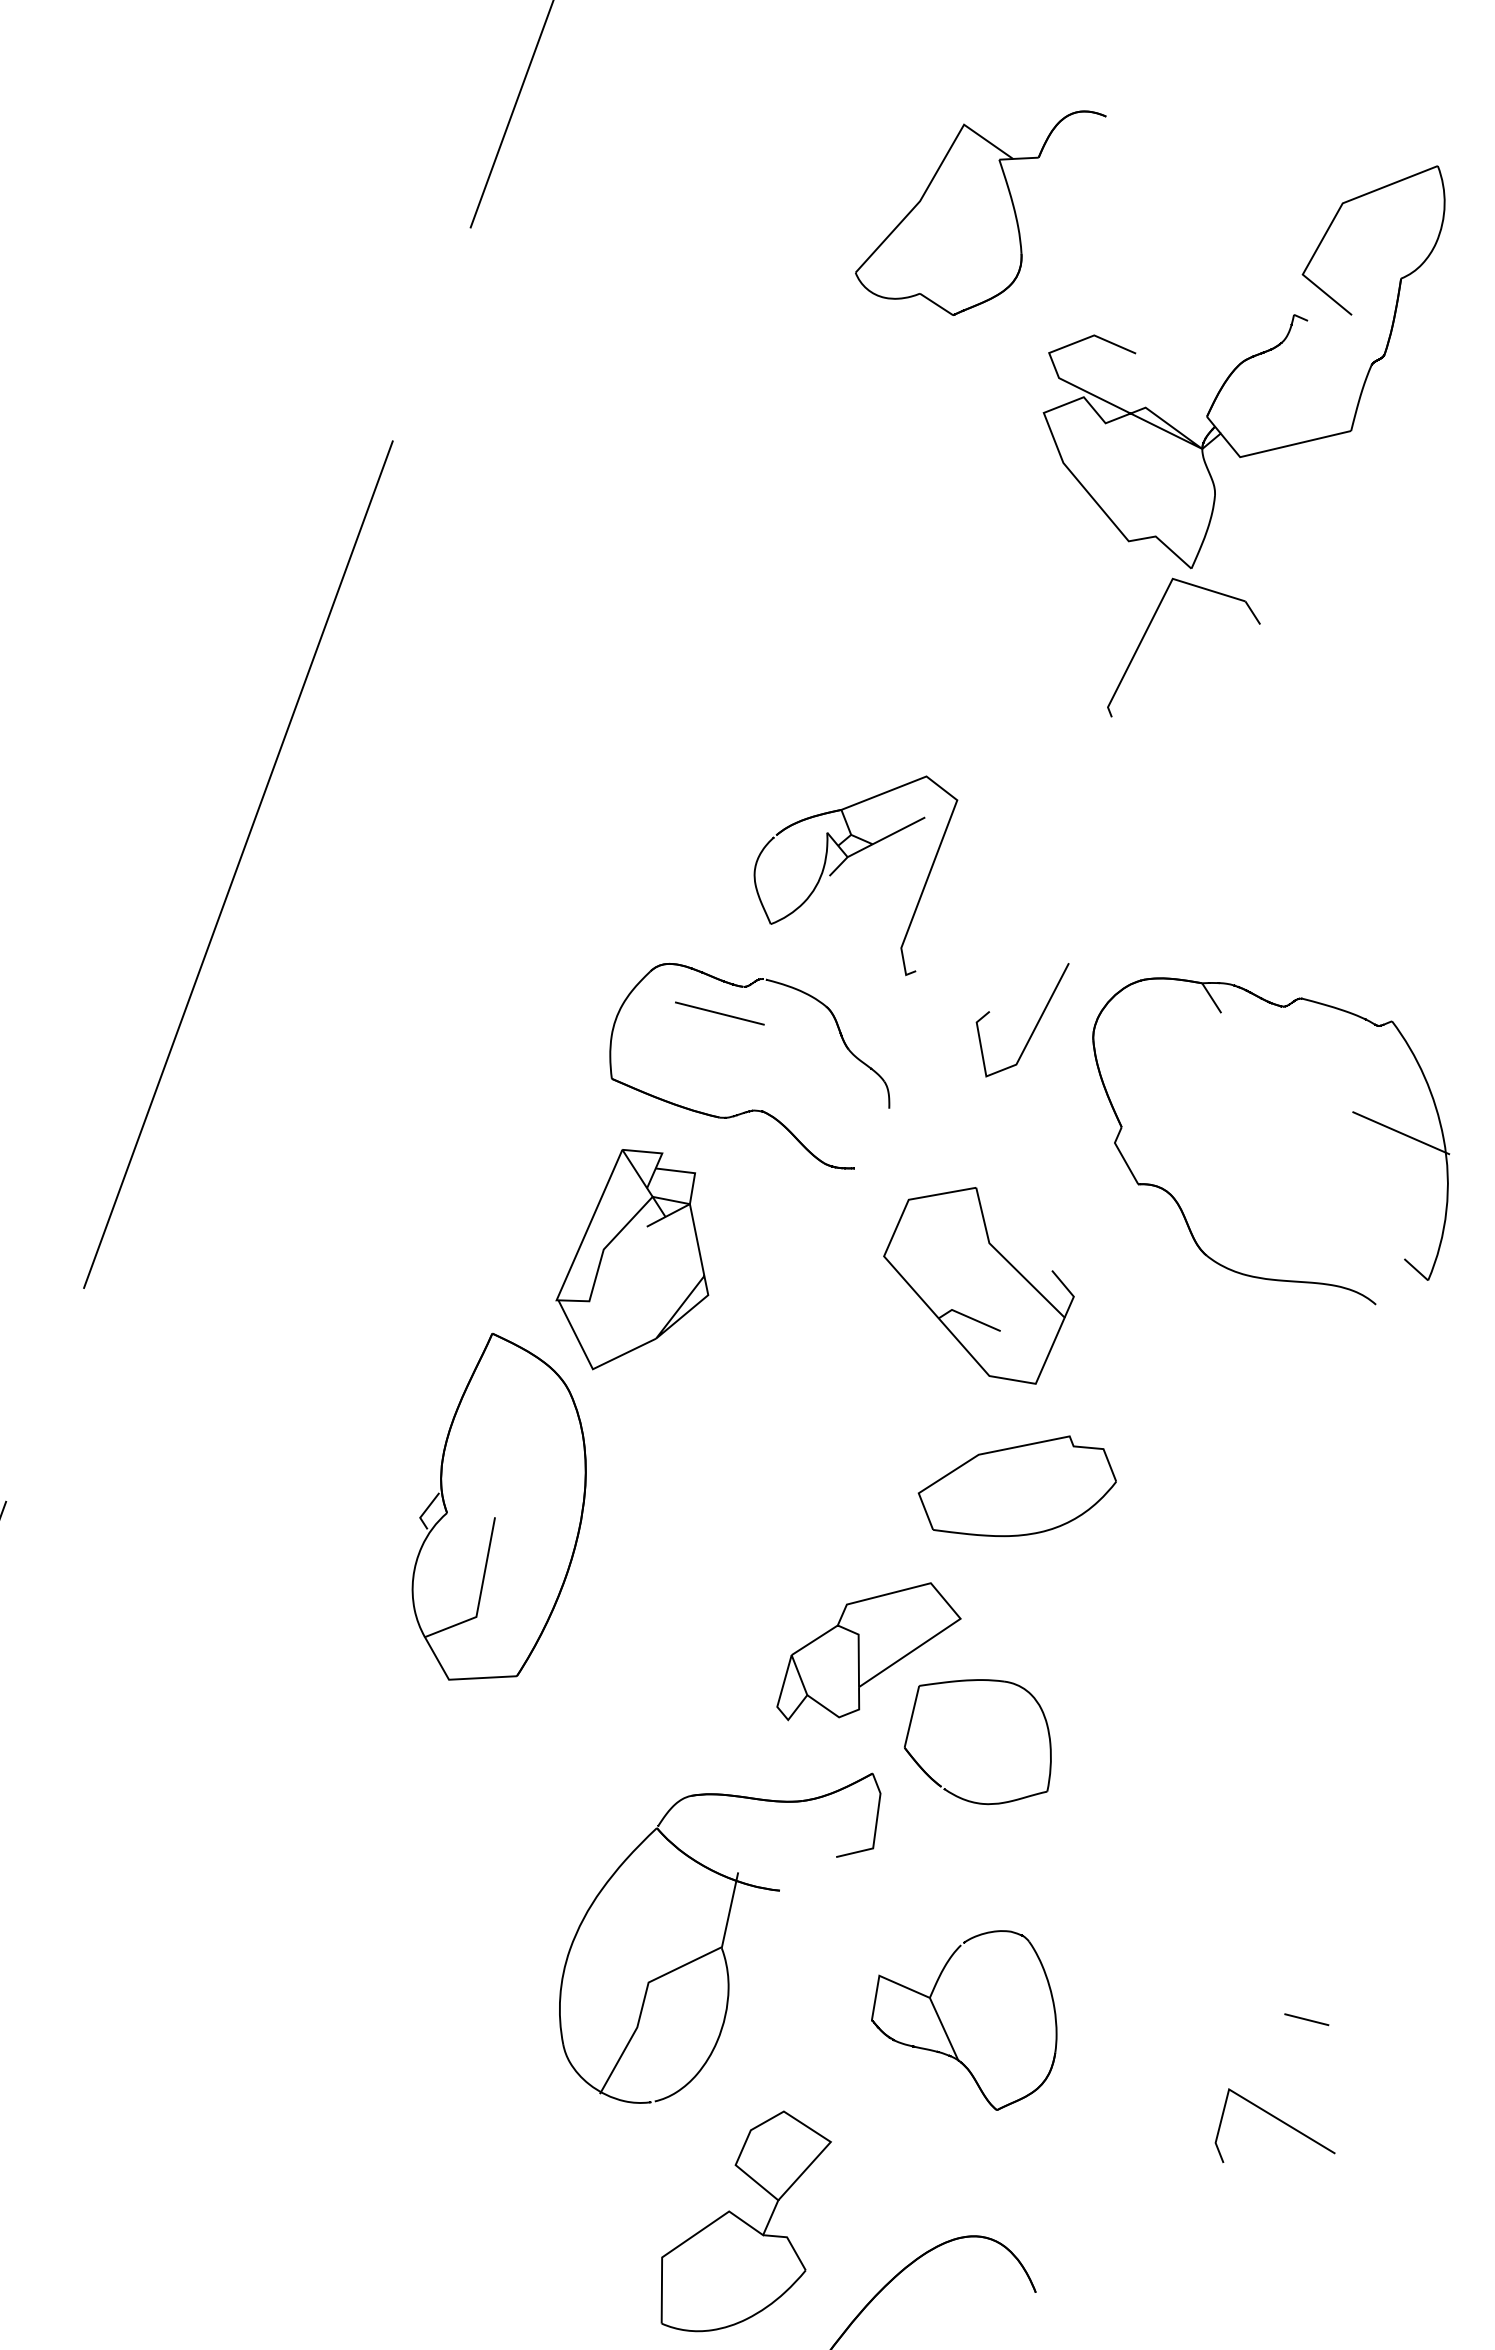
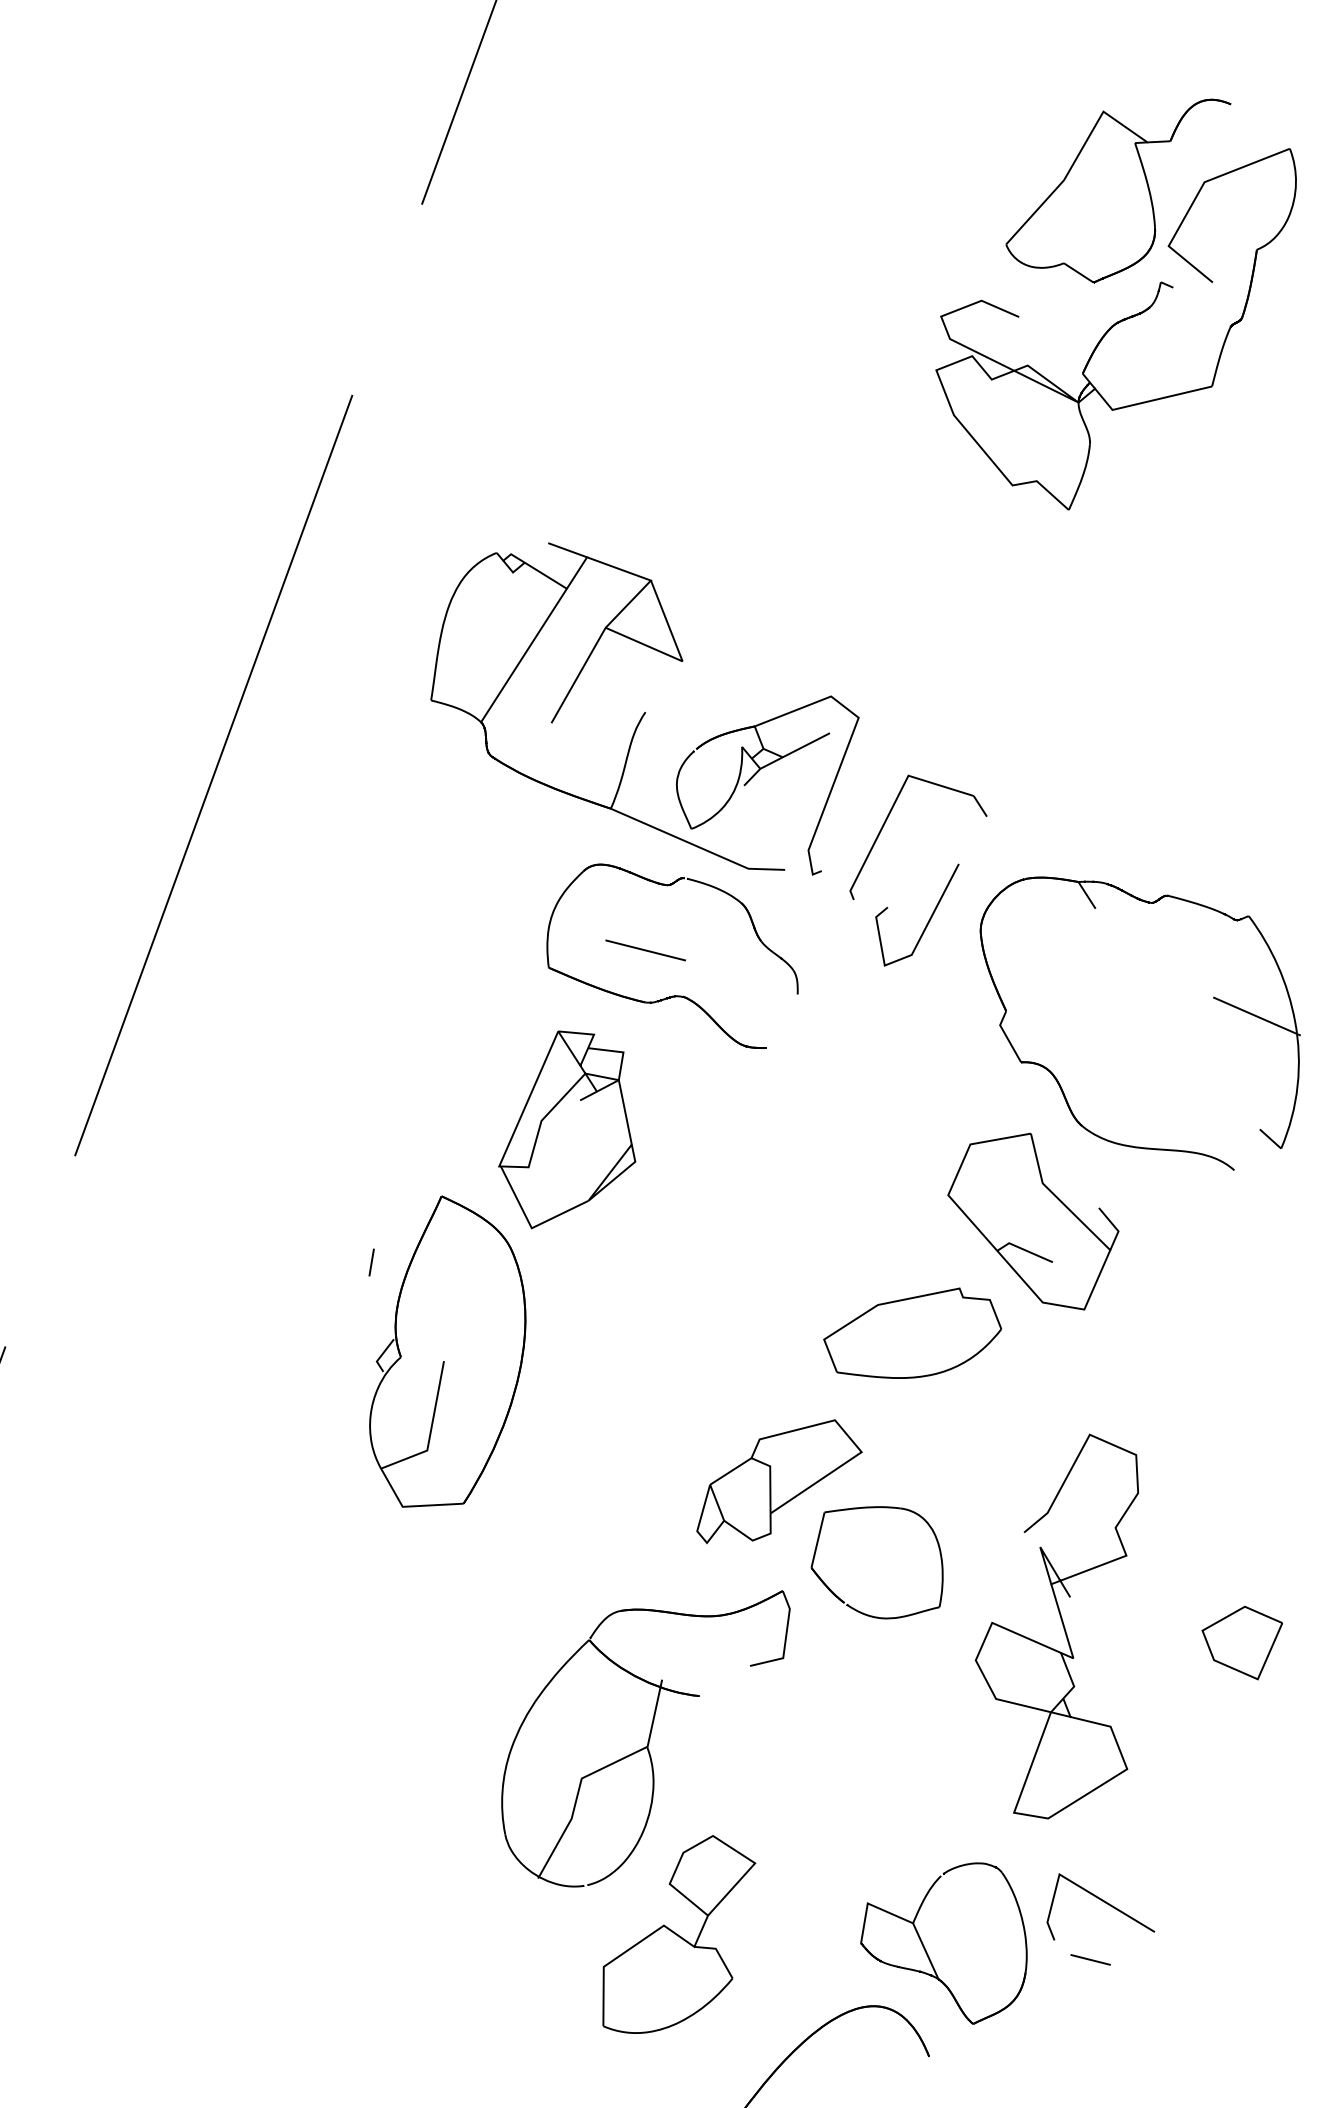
part: (980, 212) -> (1118, 190), moved
part: (1148, 629) -> (886, 821), moved
part: (711, 805) -> (638, 722), added
line: (719, 1013) -> (645, 950), moved
part: (978, 1285) -> (1032, 1221), moved
line: (414, 1407) -> (371, 1262), added
part: (1178, 1812) -> (1057, 1625), added
part: (1384, 1831) -> (1242, 1643), added
line: (1306, 2019) -> (1090, 1959), moved
part: (945, 2029) -> (927, 1951), moved
line: (1276, 2119) -> (1102, 1901), moved
part: (745, 2221) -> (678, 1934), moved

